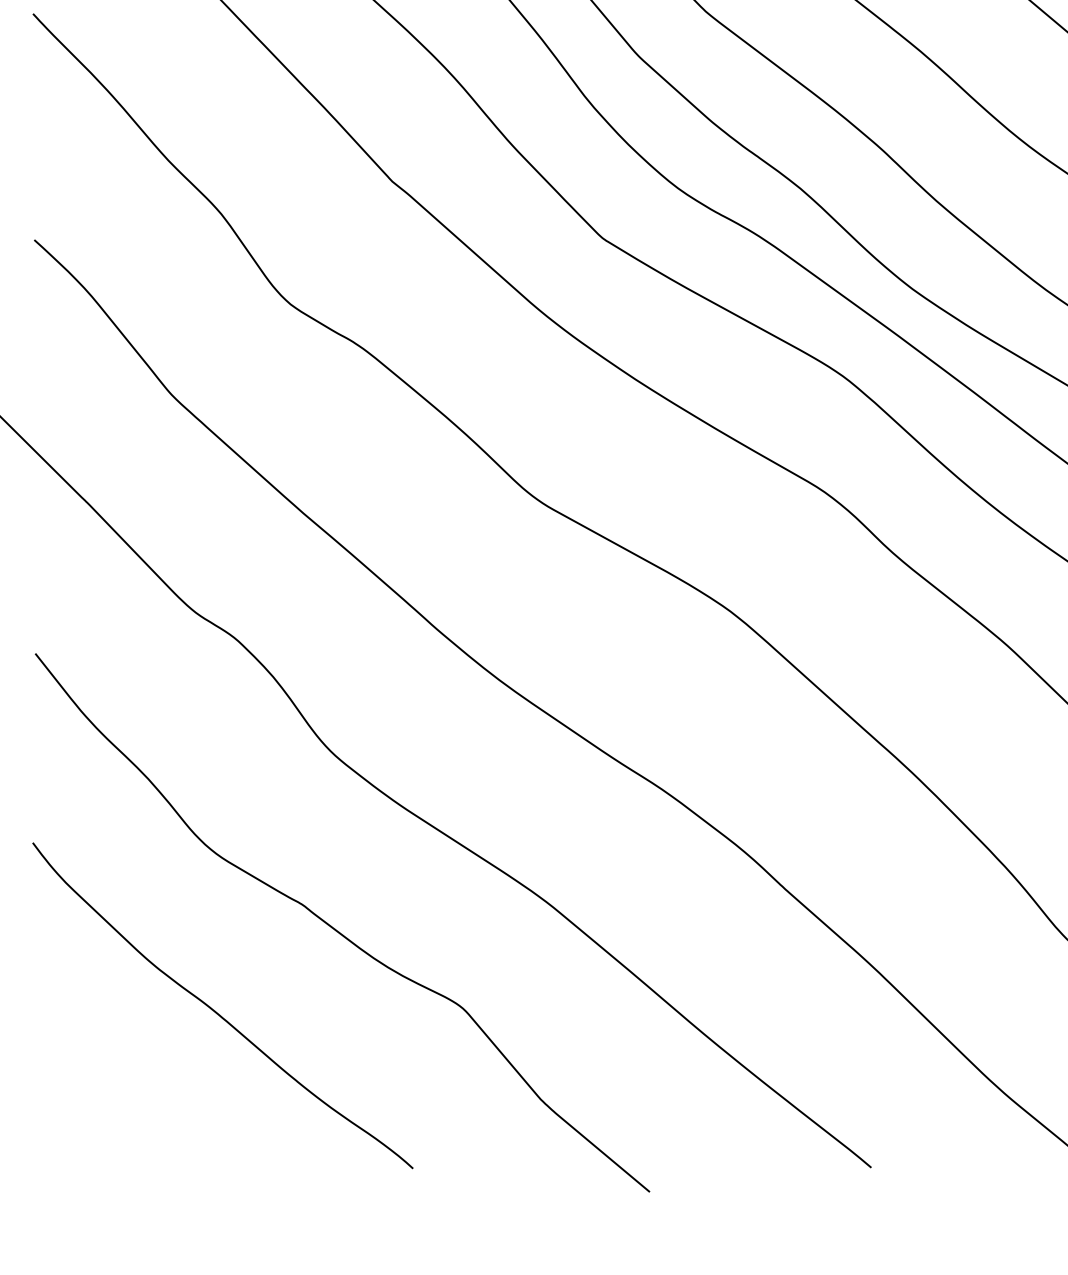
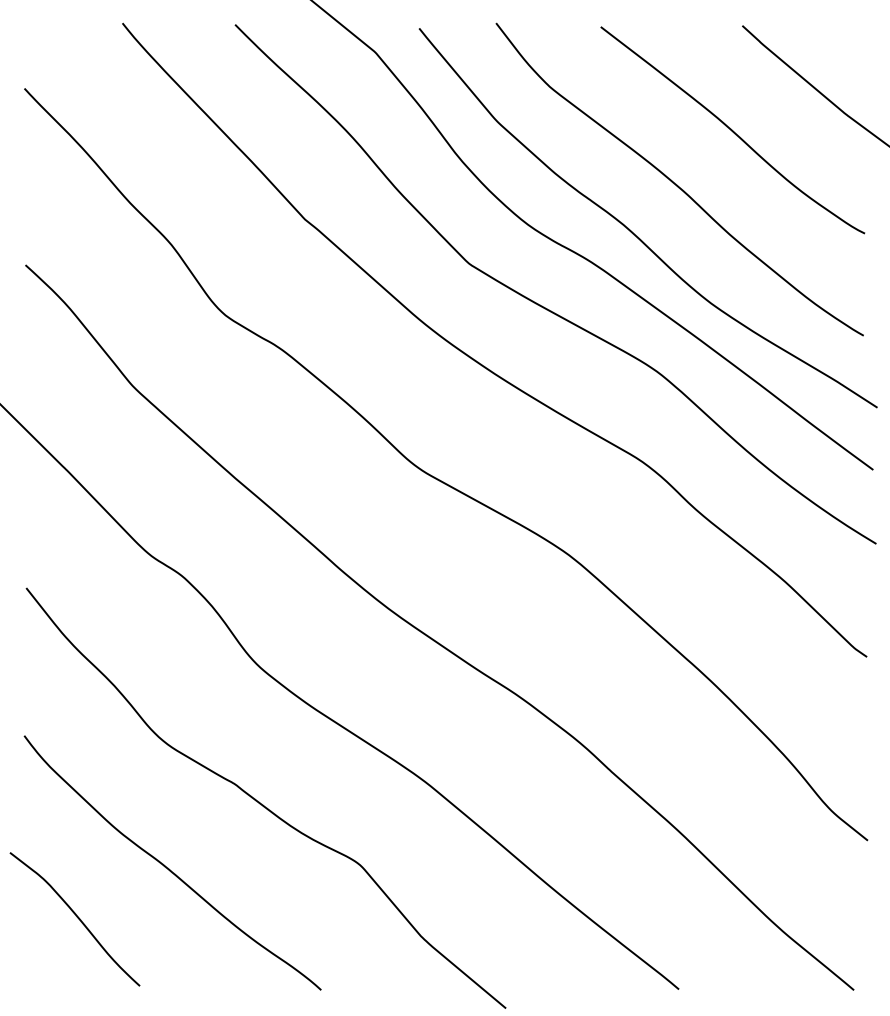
curve: (99, 1075) -> (76, 917), added

